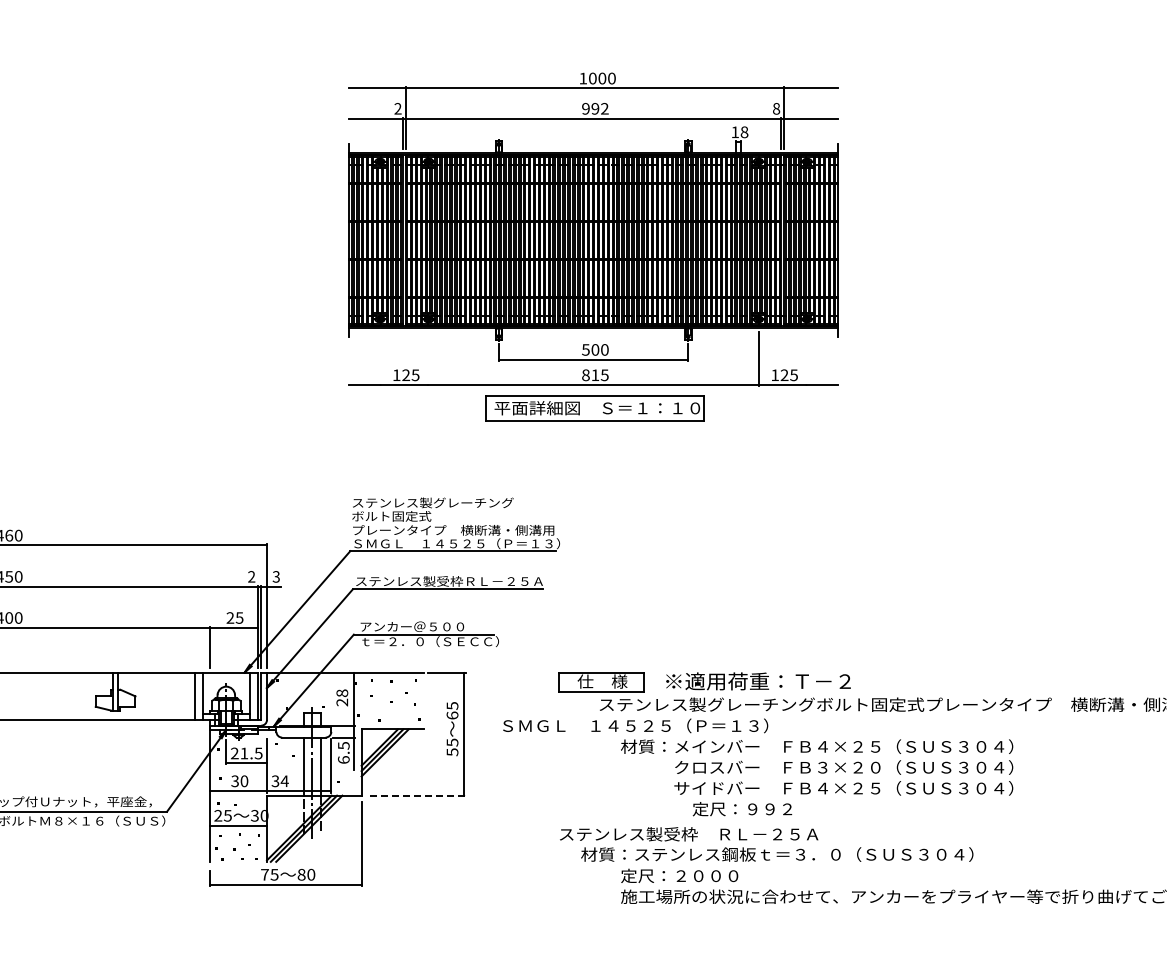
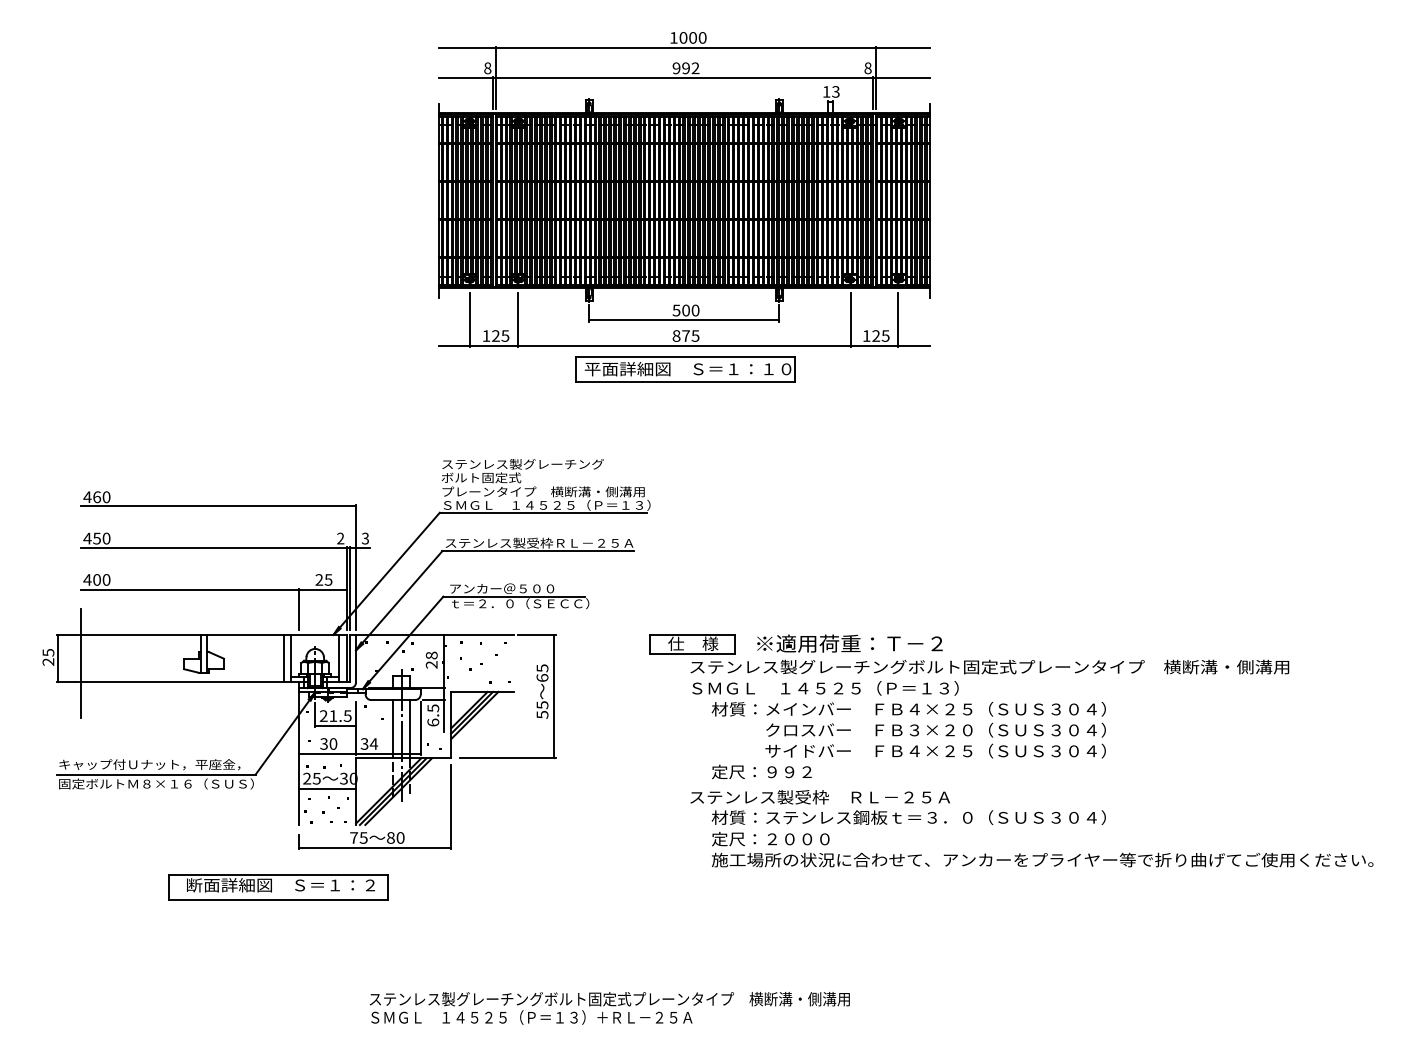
text: (397, 109) -> (487, 68), 2 -> 8
text: (744, 131) -> (835, 91), 18 -> 13
line: (380, 358) -> (470, 319), added
line: (427, 358) -> (517, 319), added
line: (806, 358) -> (898, 319), added
text: (594, 374) -> (685, 335), 815 -> 875
text: (635, 726) -> (825, 688), moved
line: (418, 795) -> (508, 758), dashed -> solid
text: (742, 808) -> (761, 771), moved
text: (765, 844) -> (897, 807), moved
part: (189, 924) -> (278, 887), added

